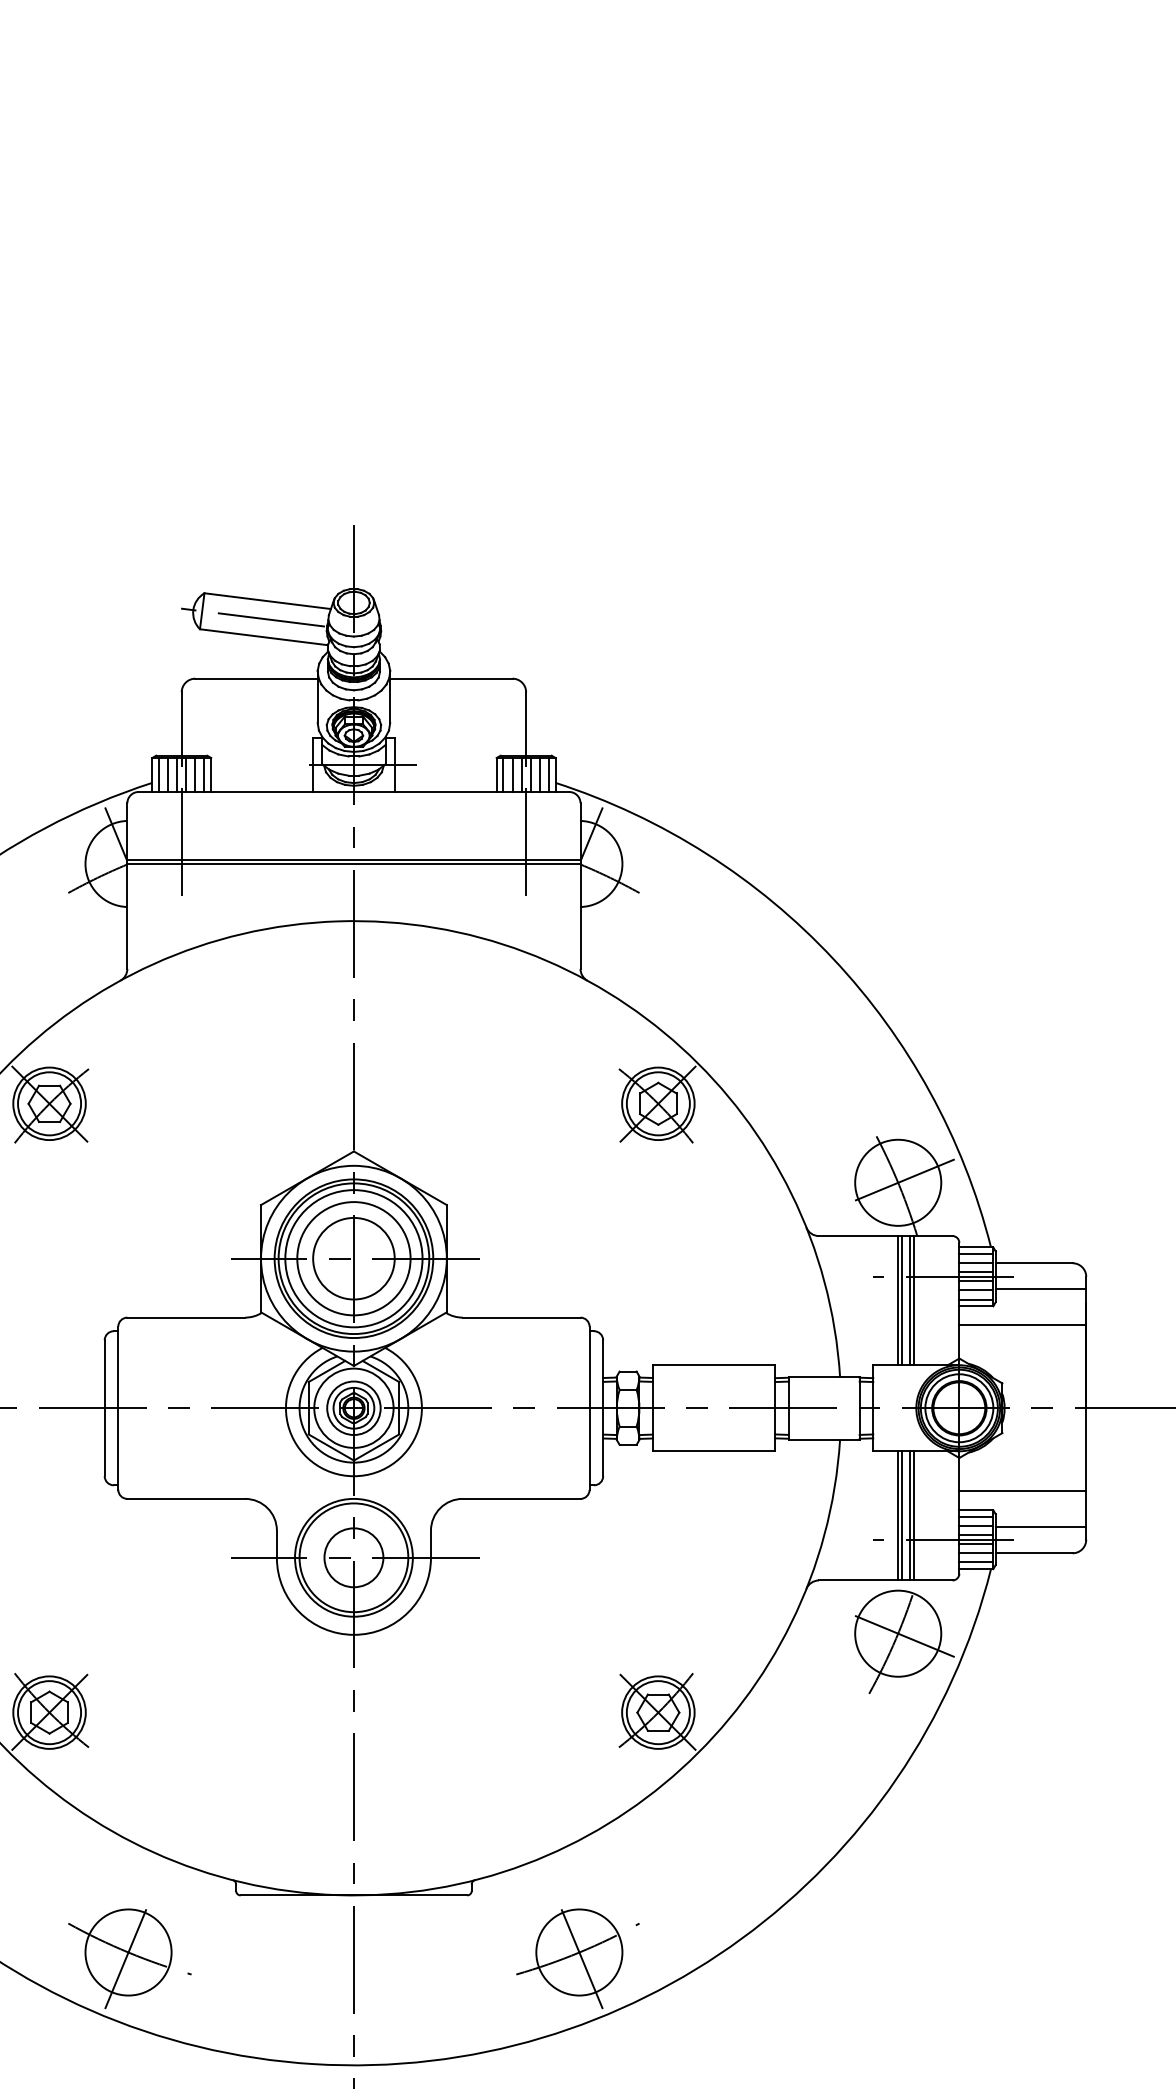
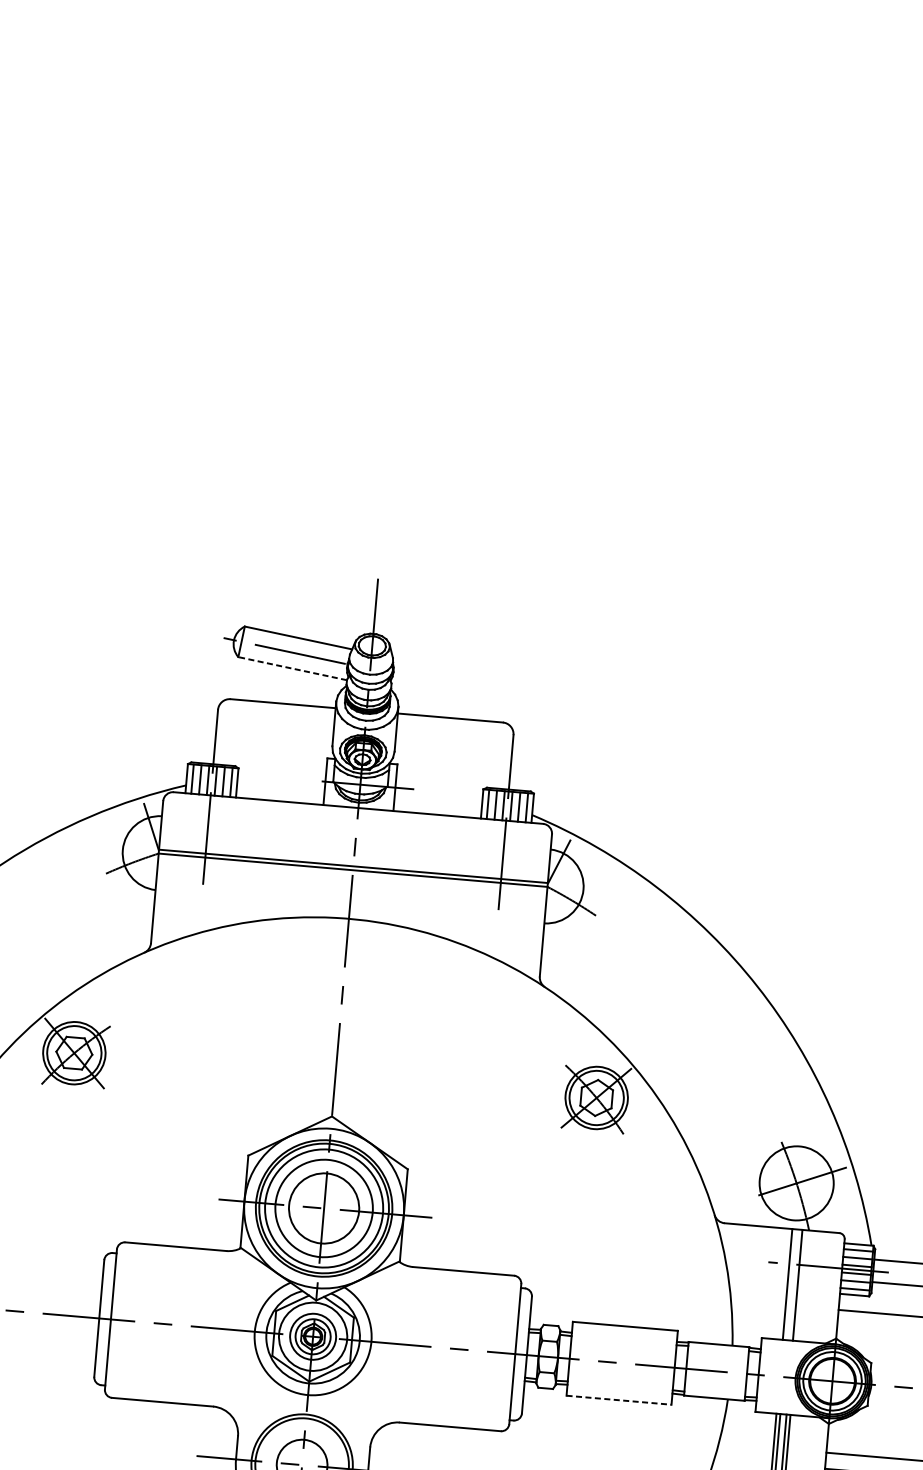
line: (263, 637) -> (292, 668), solid -> dashed
line: (902, 1300) -> (791, 1284), removed
line: (914, 1300) -> (801, 1285), removed
line: (714, 1451) -> (619, 1400), solid -> dashed

